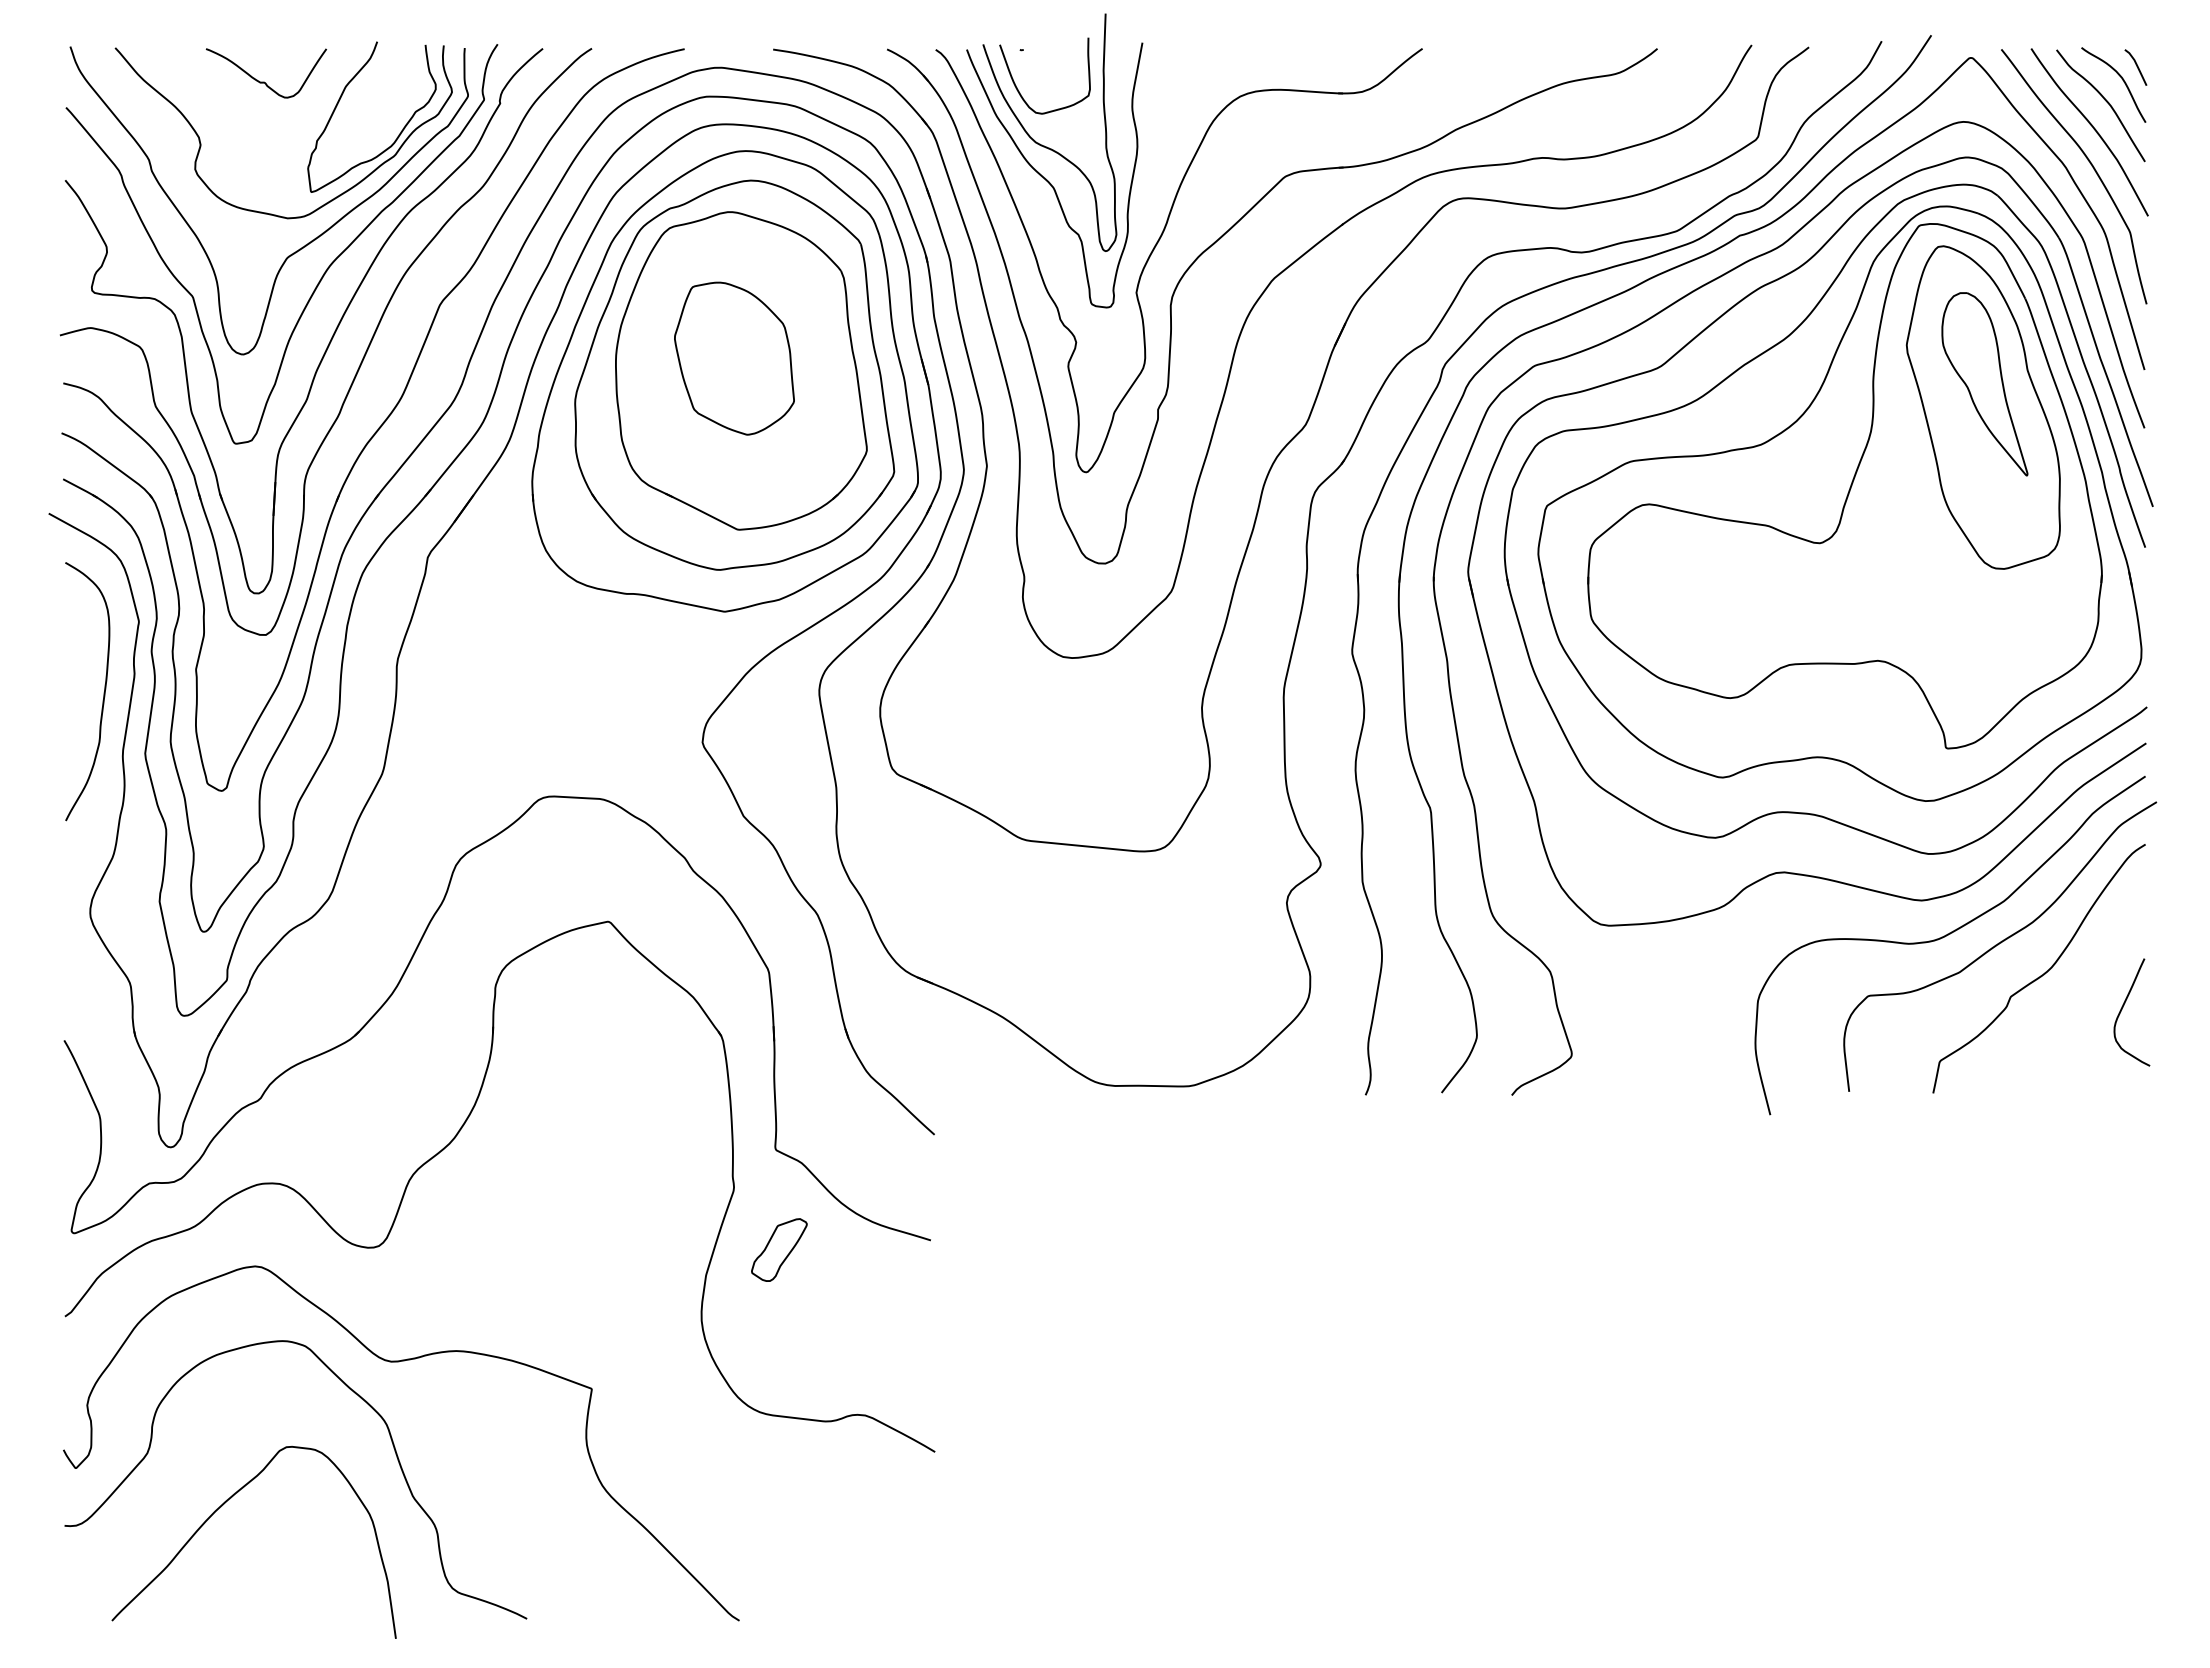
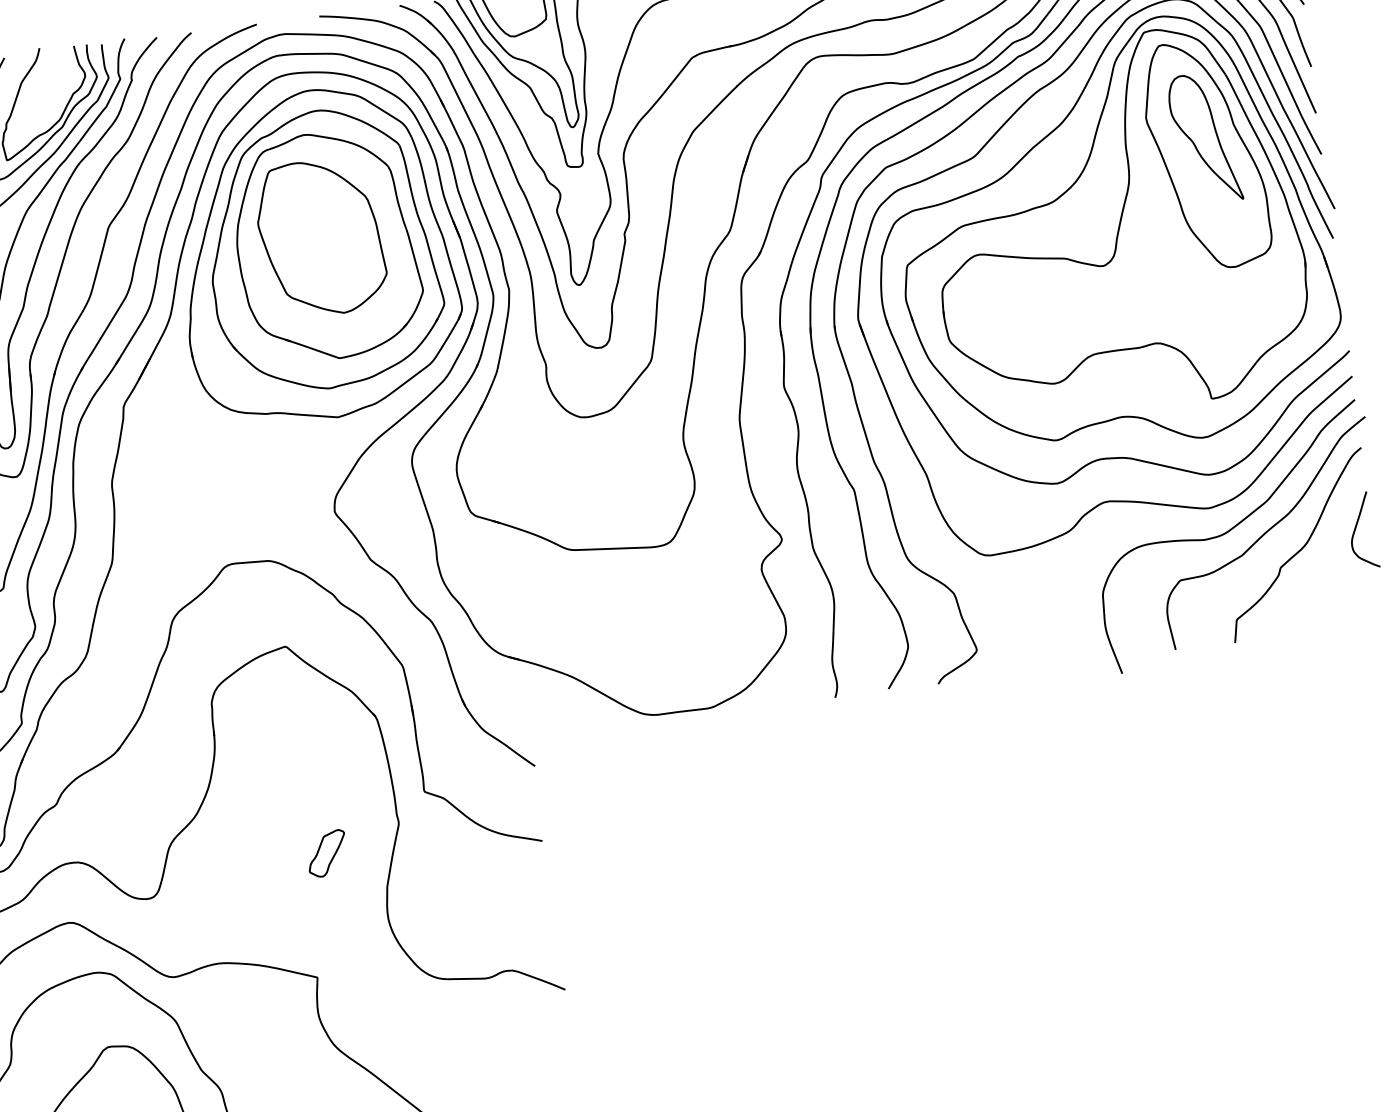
part: (734, 358) -> (321, 237), size x1.43
curve: (2123, 1007) -> (1356, 528), moved
part: (779, 1249) -> (327, 853), moved

